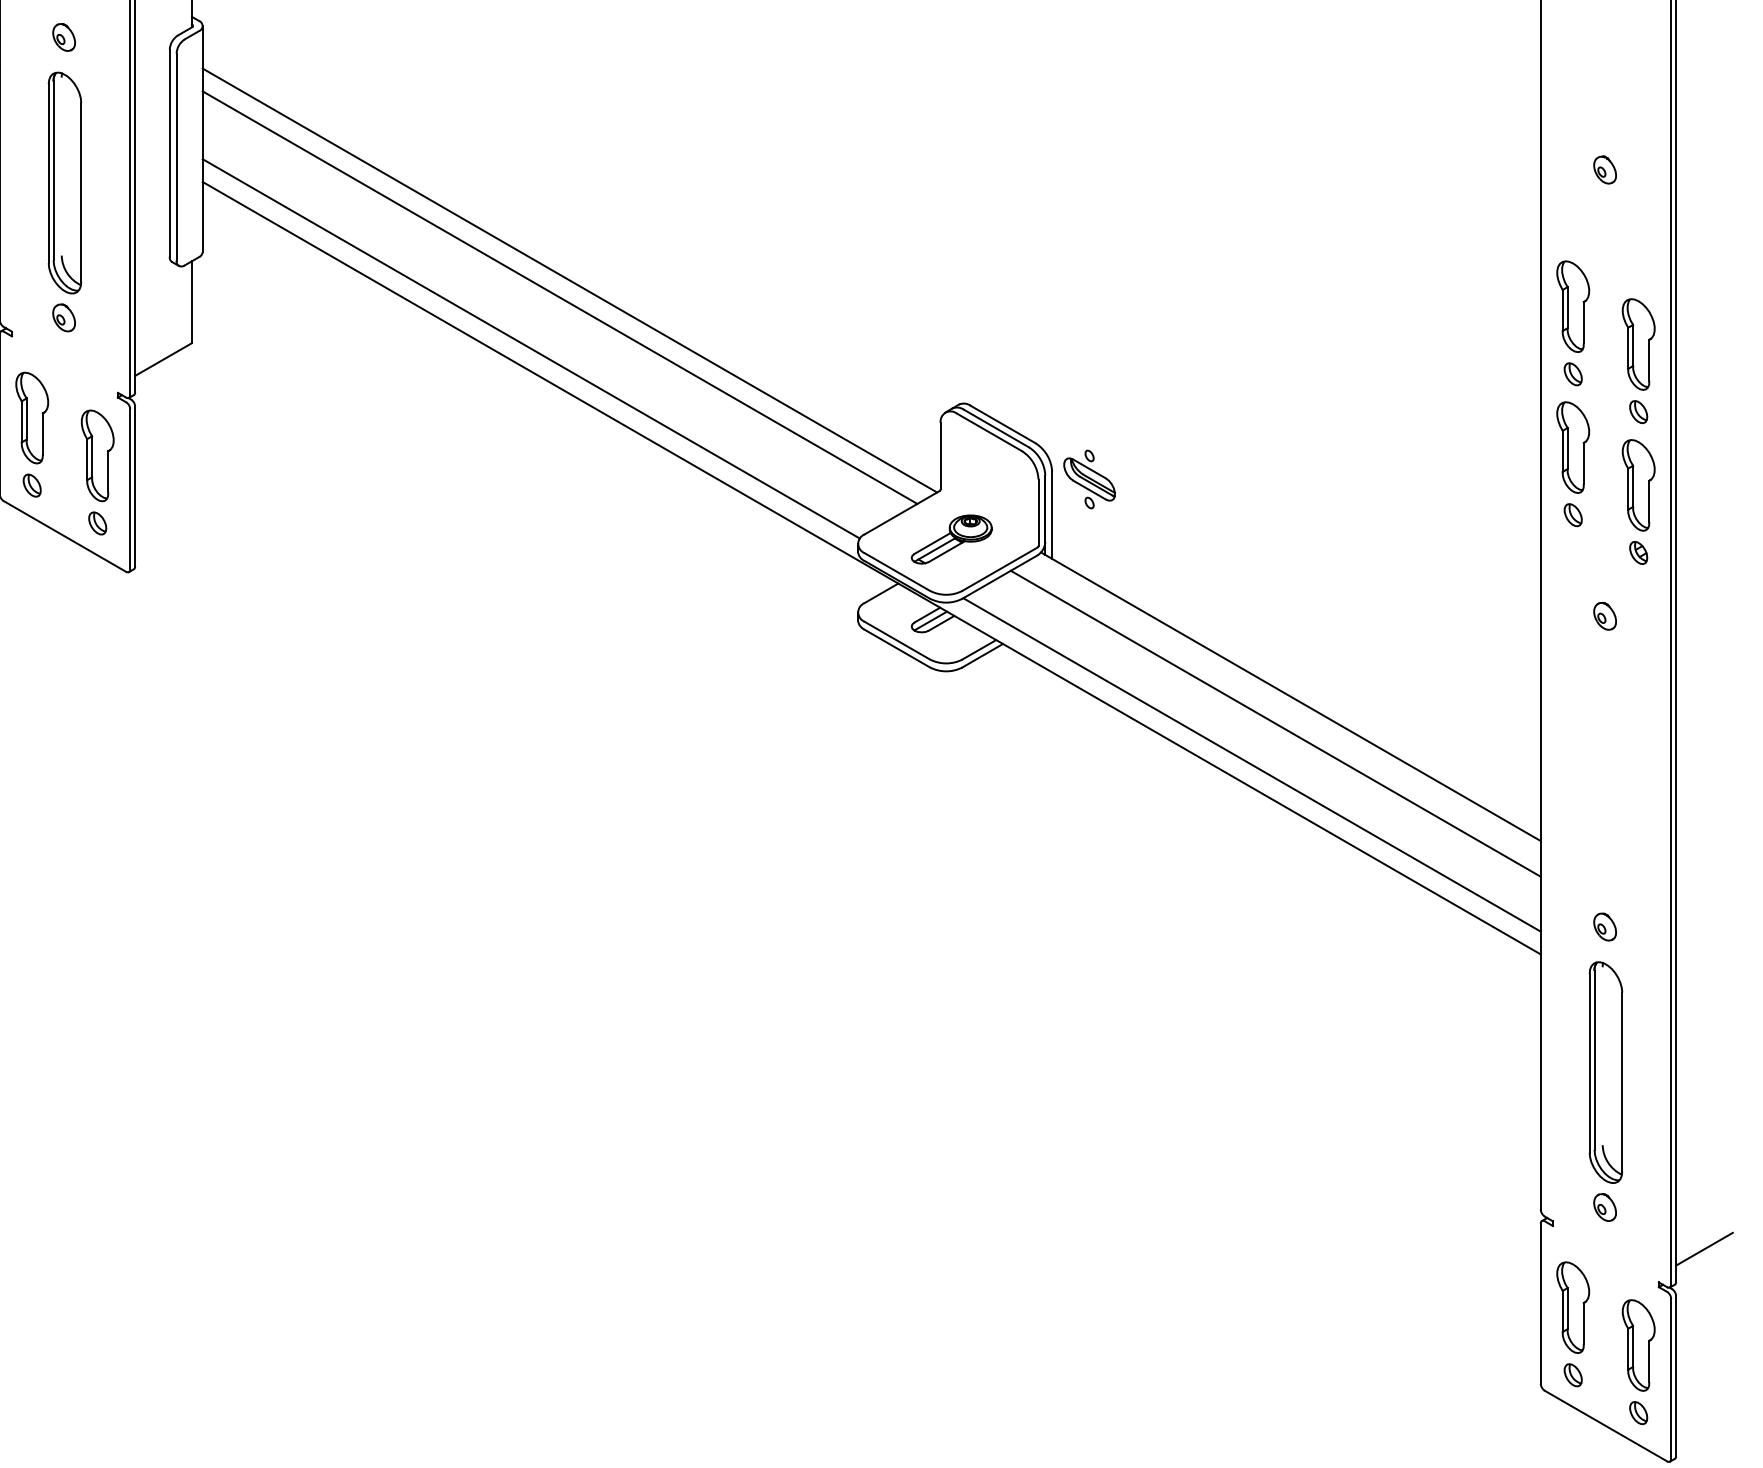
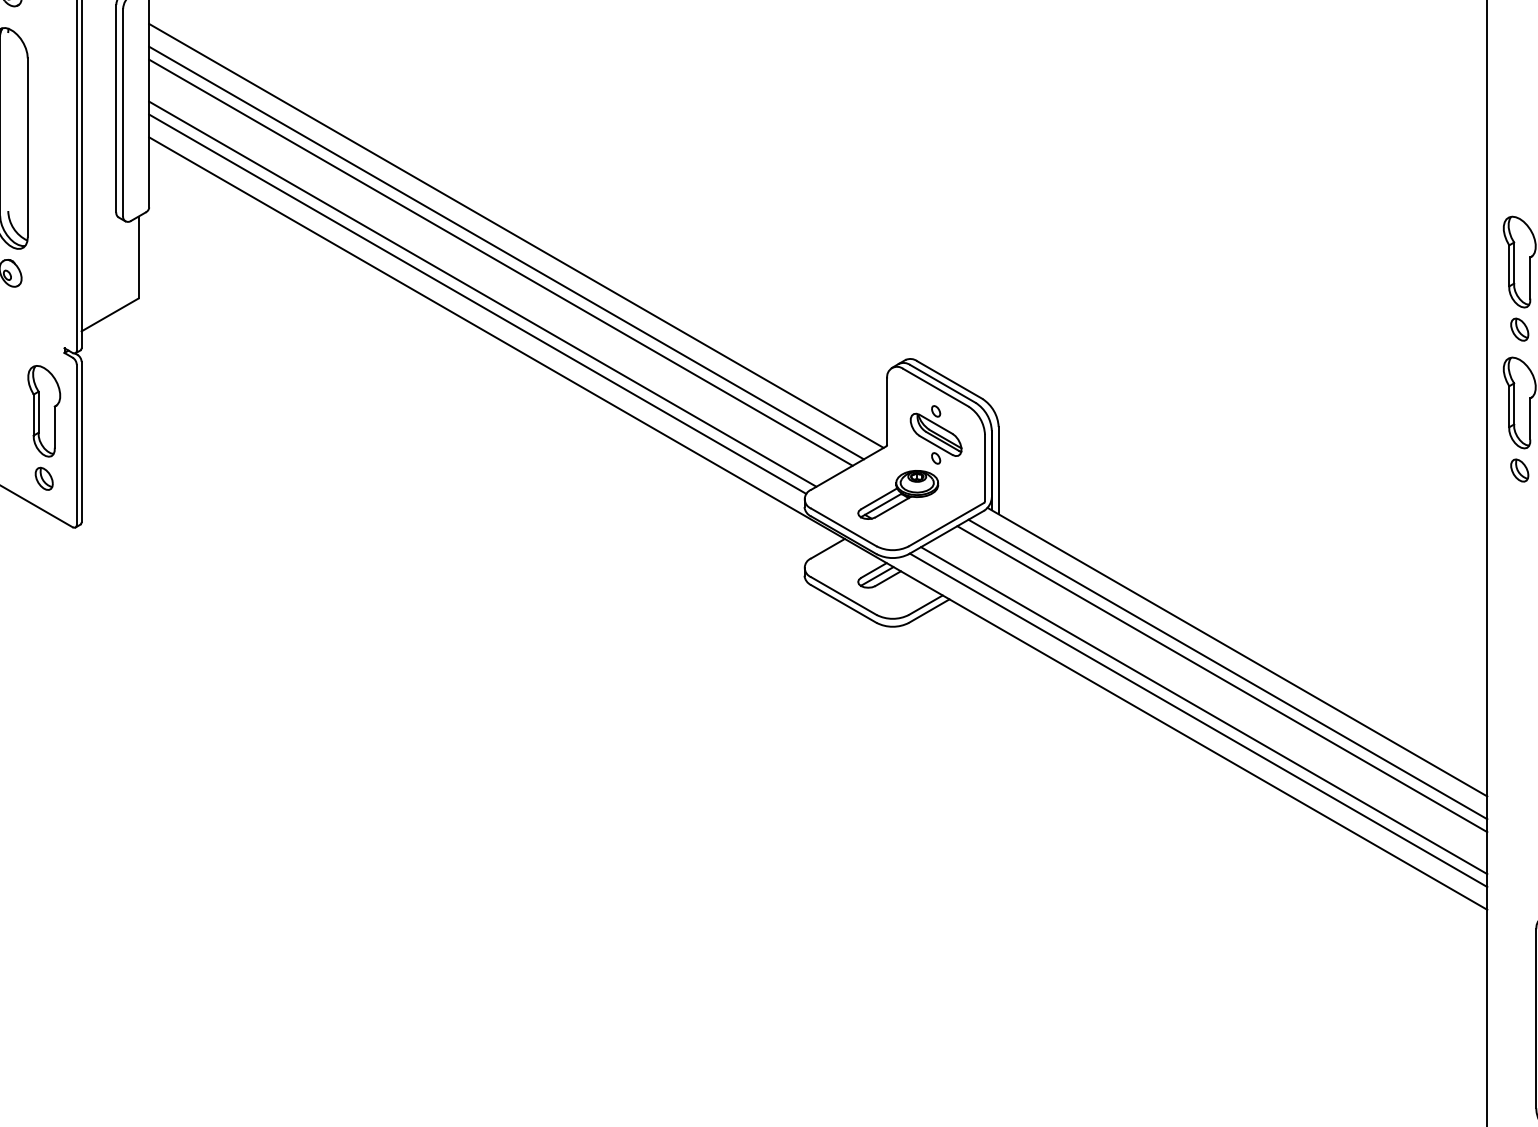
line: (554, 307) -> (501, 262), added
line: (535, 338) -> (482, 293), added
part: (1089, 479) -> (936, 434), moved
line: (1281, 713) -> (1228, 668), added
line: (1257, 754) -> (1204, 709), added

